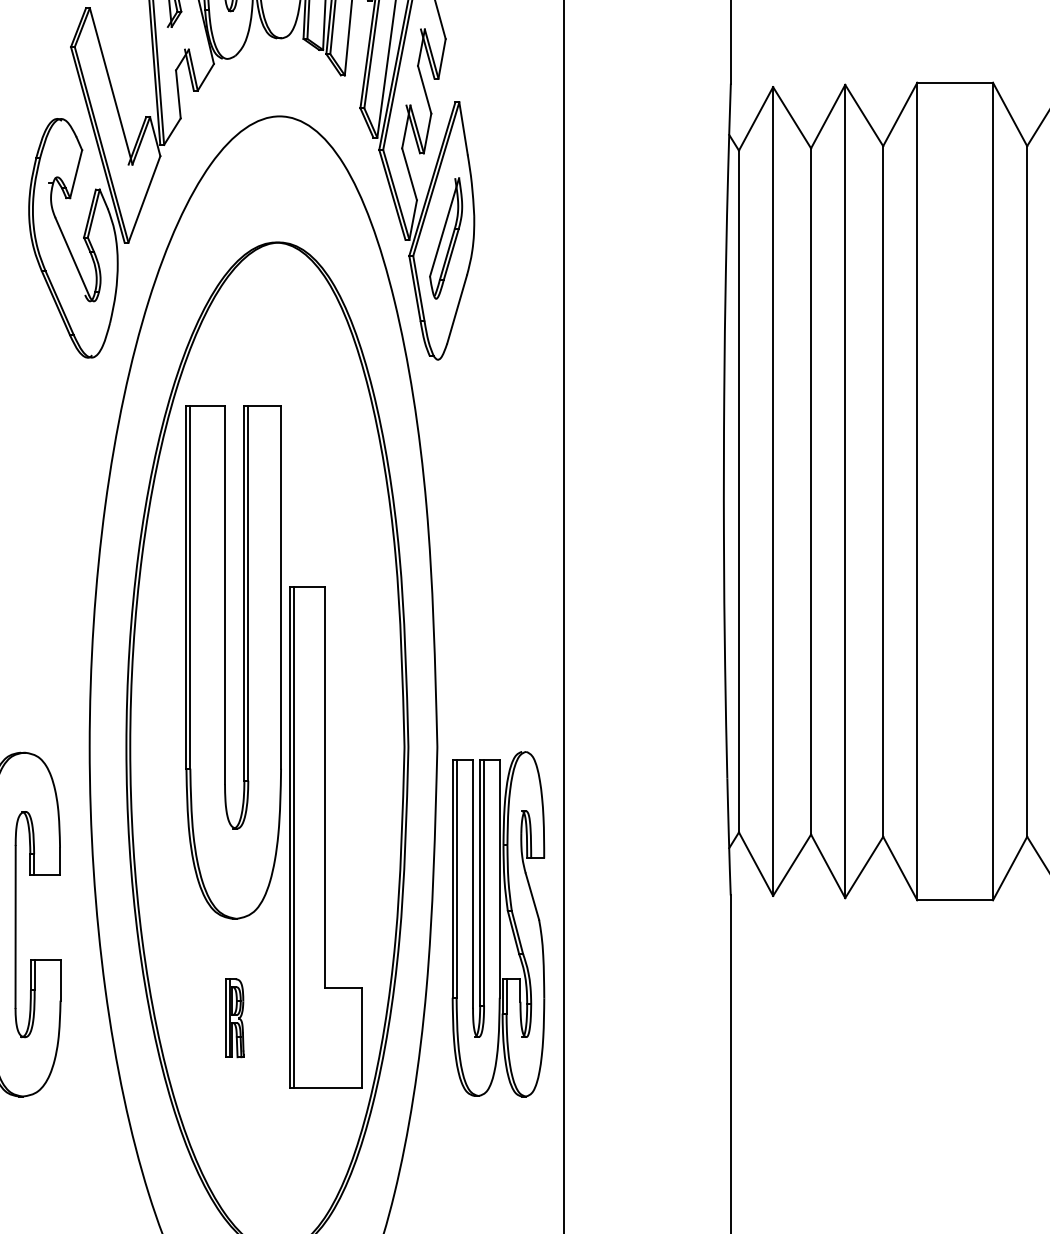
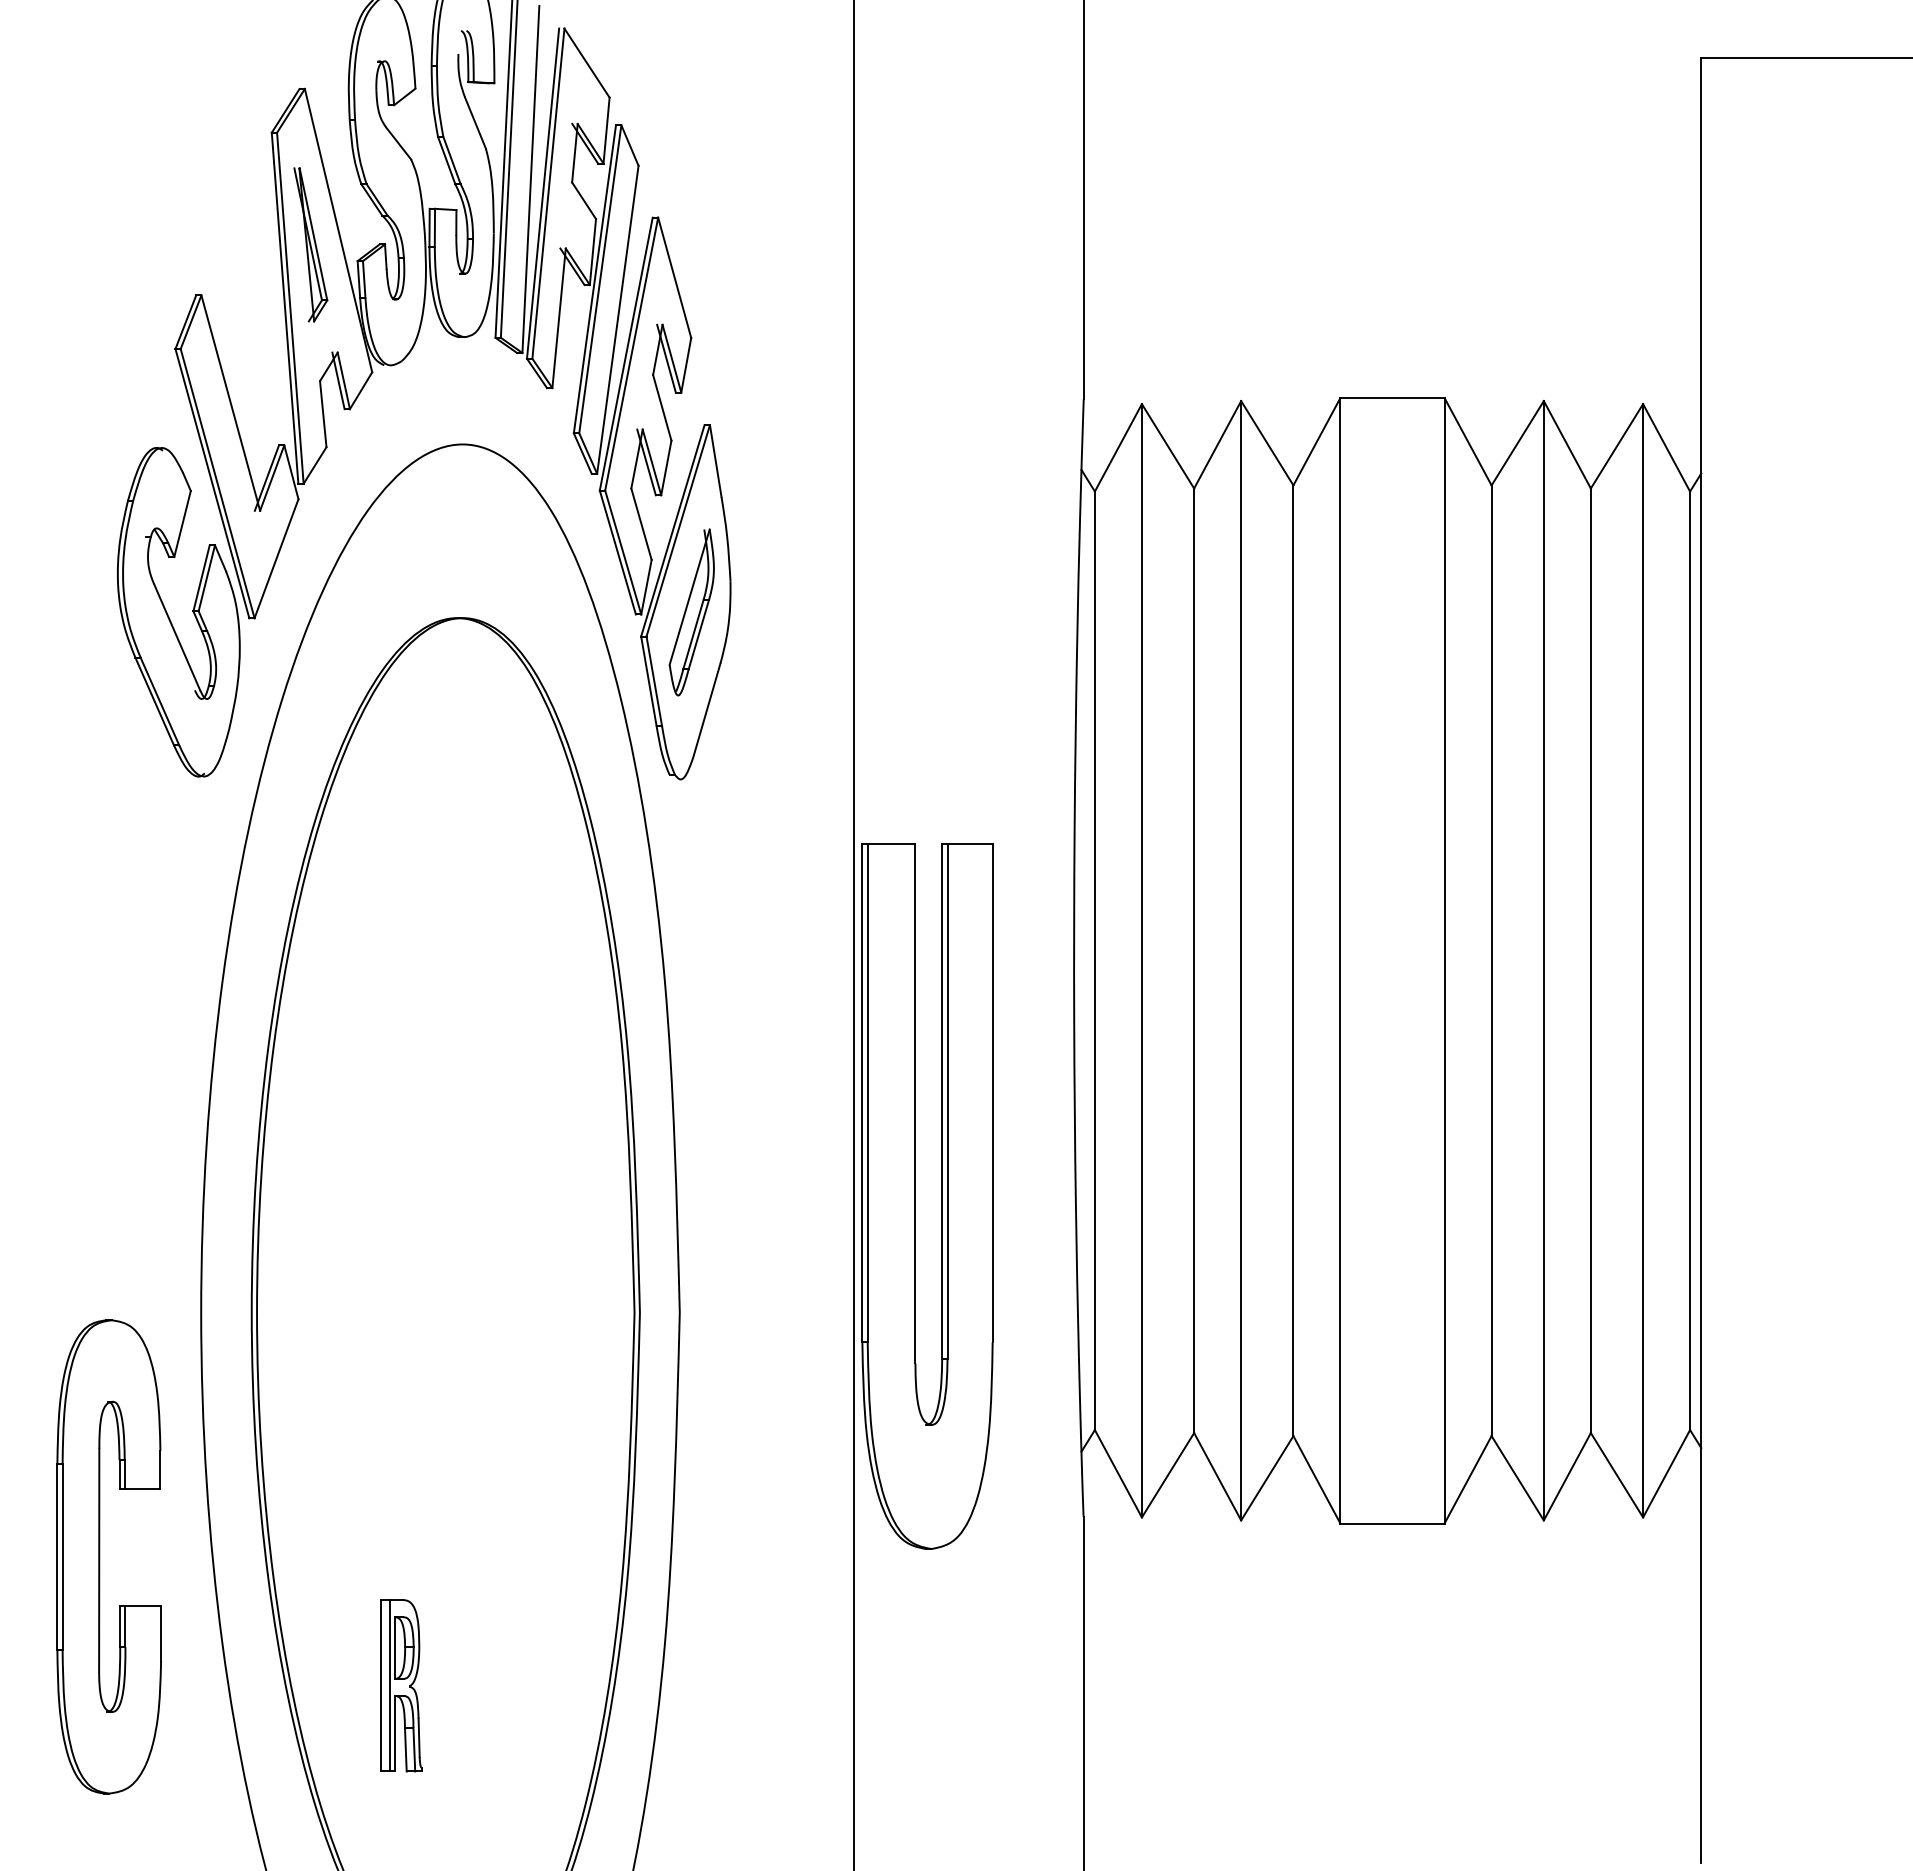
part: (225, 662) -> (915, 1196), moved
part: (326, 837) -> (526, 1437), removed
part: (498, 924) -> (763, 1556), removed
part: (235, 1018) -> (401, 1685), size x1.6

